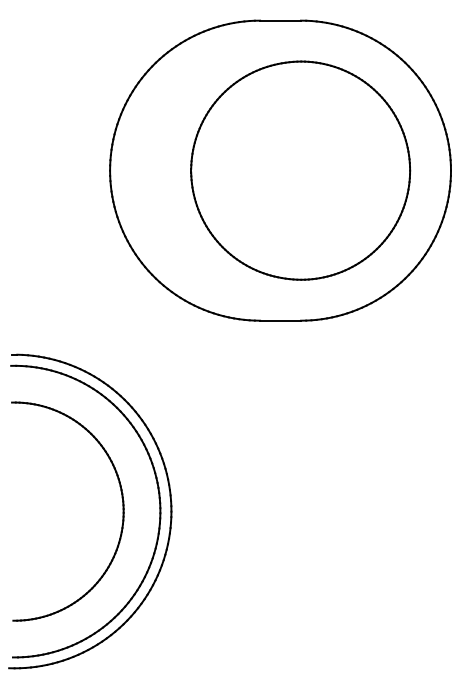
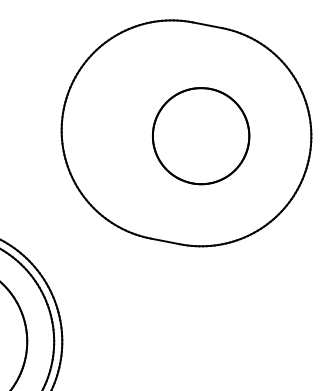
part: (300, 170) -> (200, 136), size x0.6

